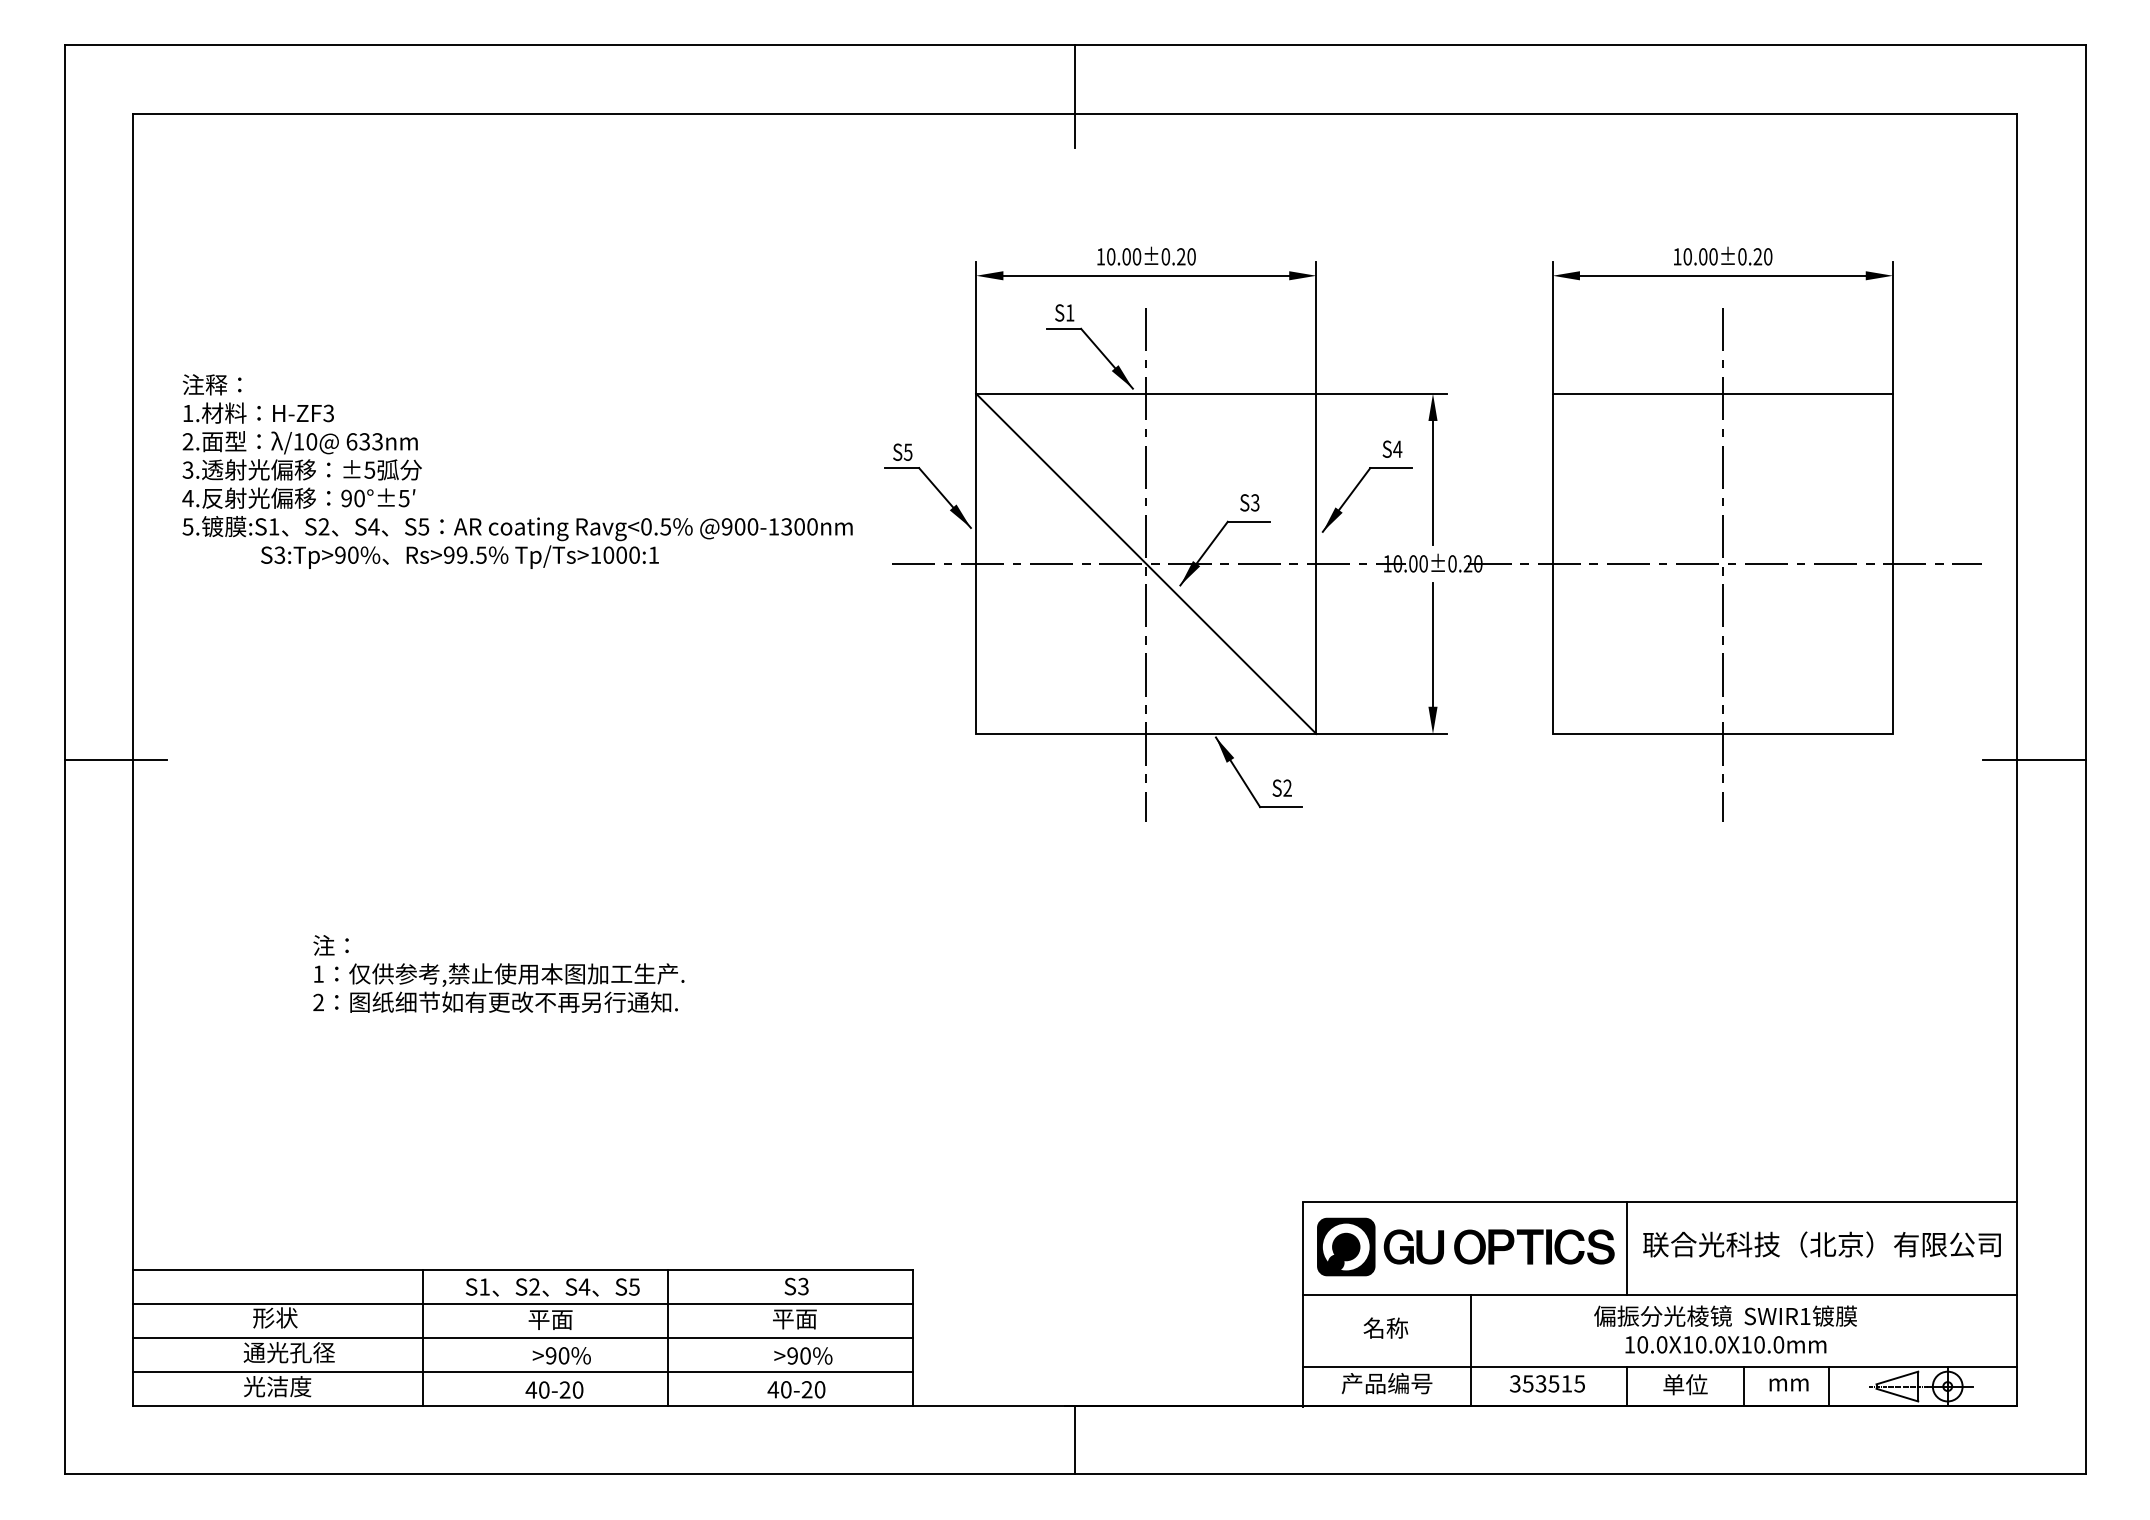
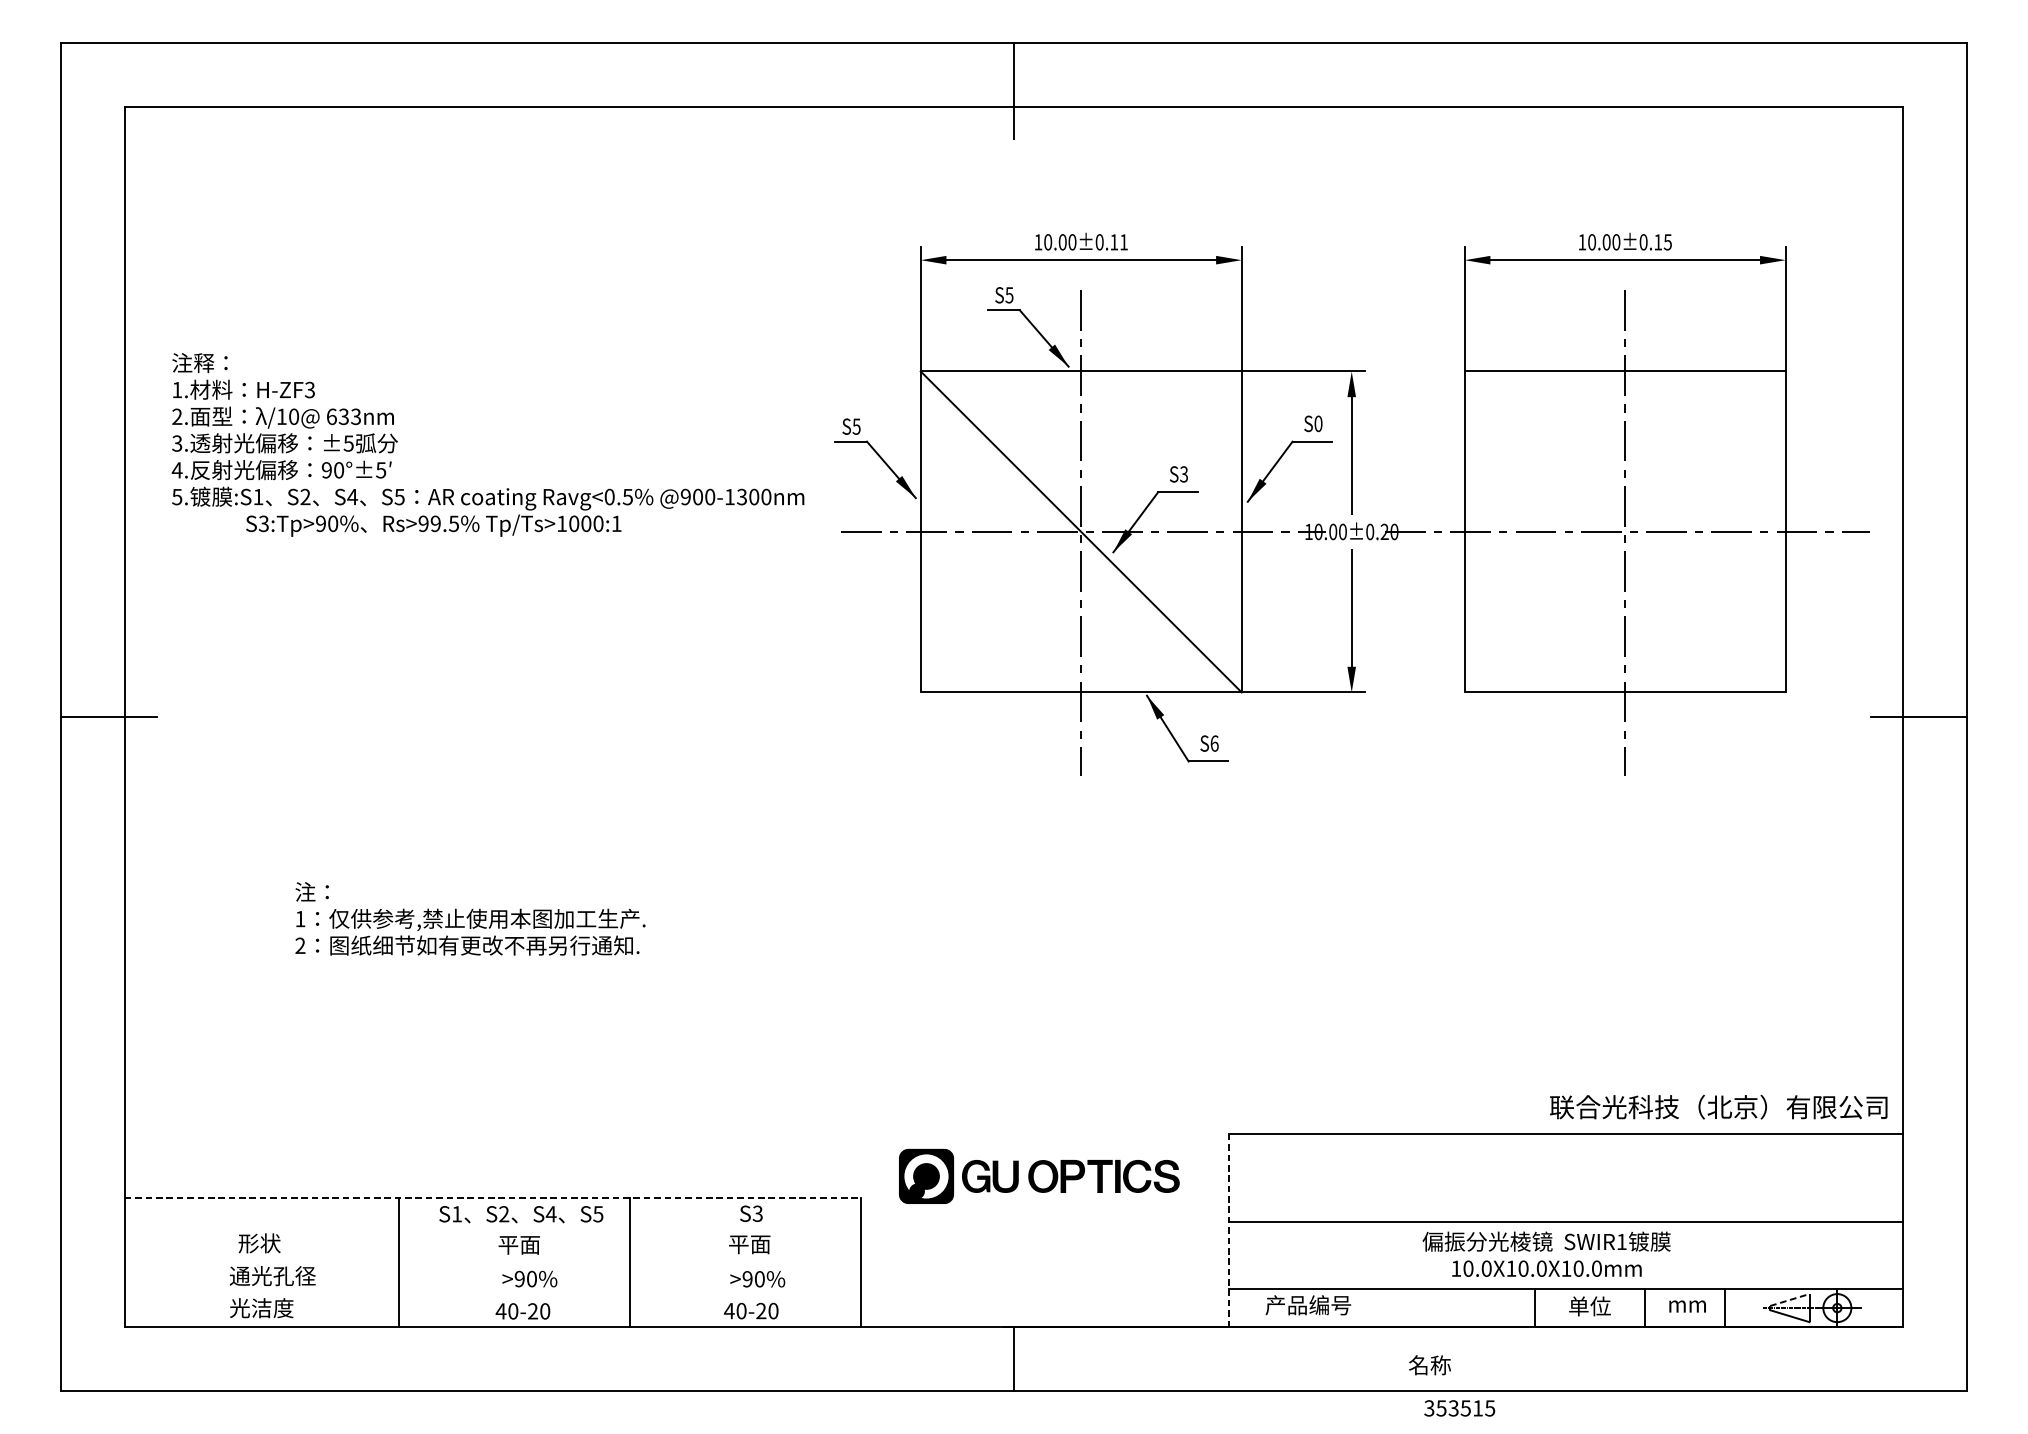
text: (1186, 256) -> (1119, 241), 10.00±0.20 -> 10.00±0.11
text: (1762, 256) -> (1662, 241), 10.00±0.20 -> 10.00±0.15
text: (1069, 312) -> (1008, 294), S1 -> S5
text: (1397, 448) -> (1318, 423), S4 -> S0
text: (1287, 787) -> (1214, 742), S2 -> S6
text: (1821, 1244) -> (1718, 1107), moved
part: (1465, 1246) -> (1039, 1175), moved
line: (1627, 1248) -> (1535, 1177), removed
line: (523, 1270) -> (493, 1198), solid -> dashed
line: (522, 1304) -> (492, 1230), removed
line: (1302, 1304) -> (1228, 1230), solid -> dashed
text: (1385, 1327) -> (1429, 1364), moved
text: (1725, 1329) -> (1546, 1254), moved
line: (522, 1338) -> (492, 1262), removed
line: (1471, 1350) -> (1388, 1274), removed
line: (522, 1372) -> (492, 1294), removed
line: (1897, 1378) -> (1789, 1300), solid -> dashed
text: (1547, 1383) -> (1459, 1408), moved

